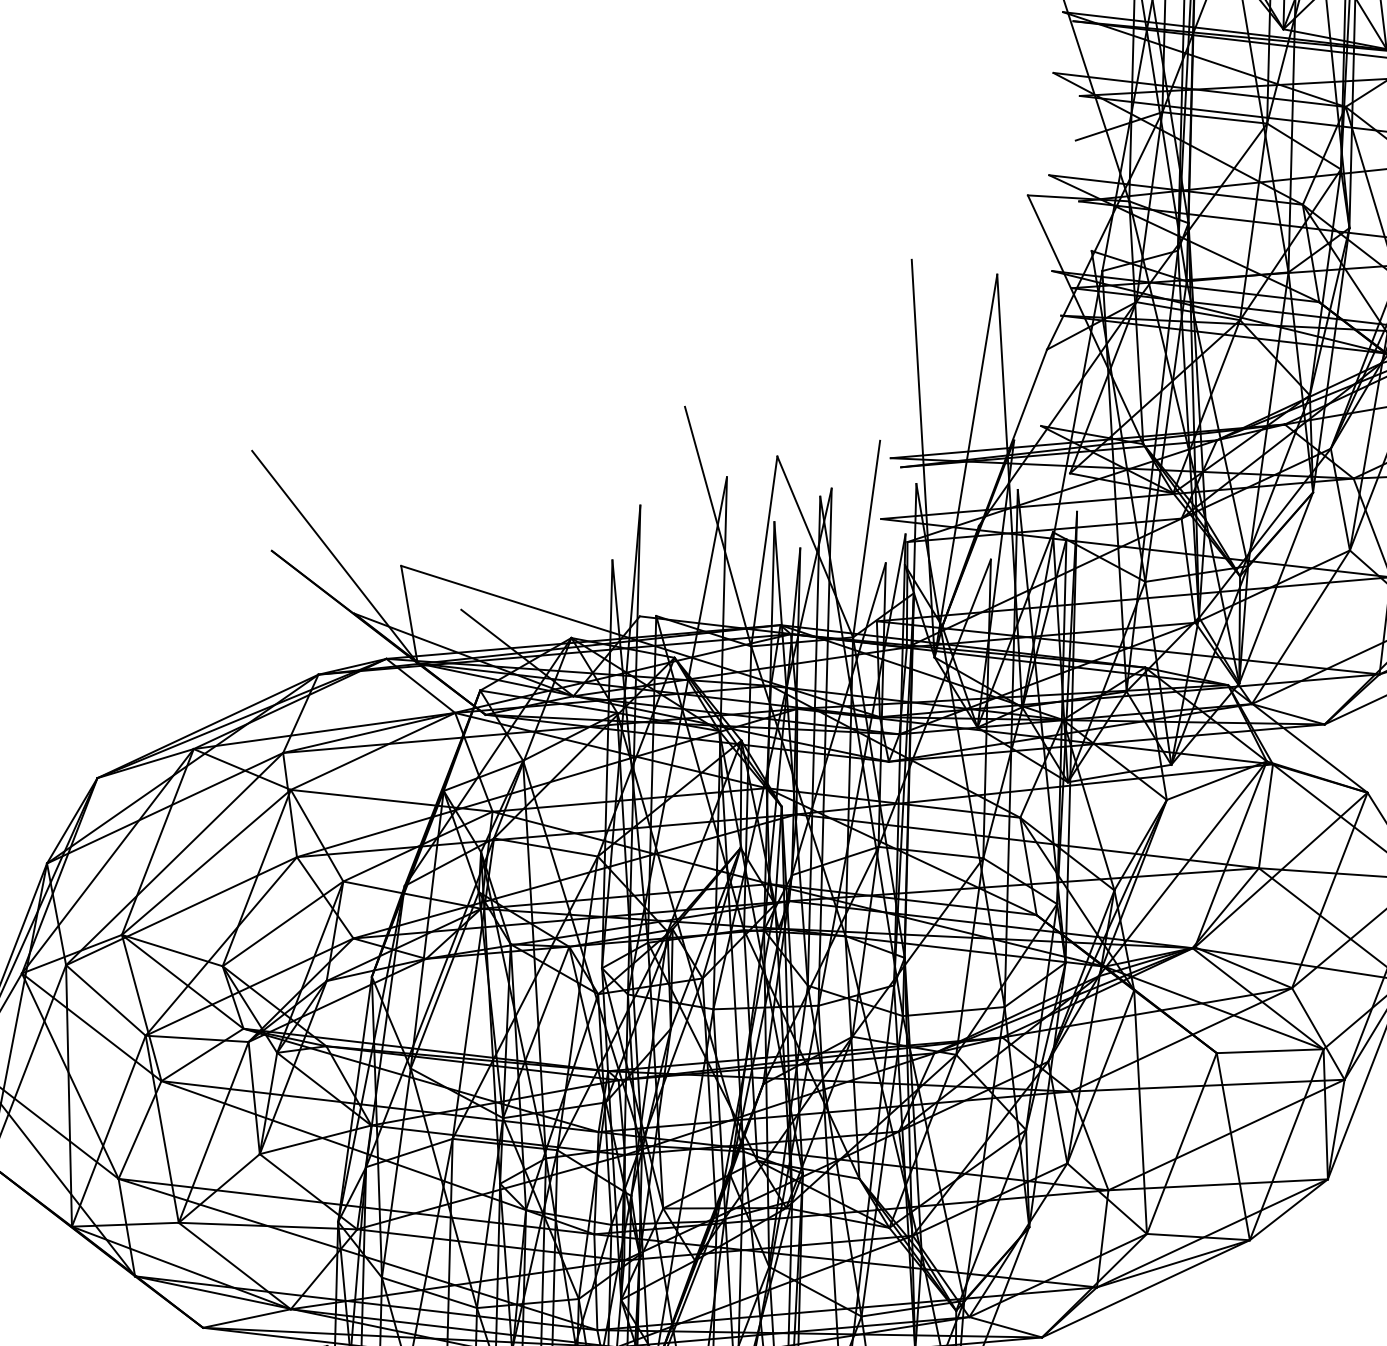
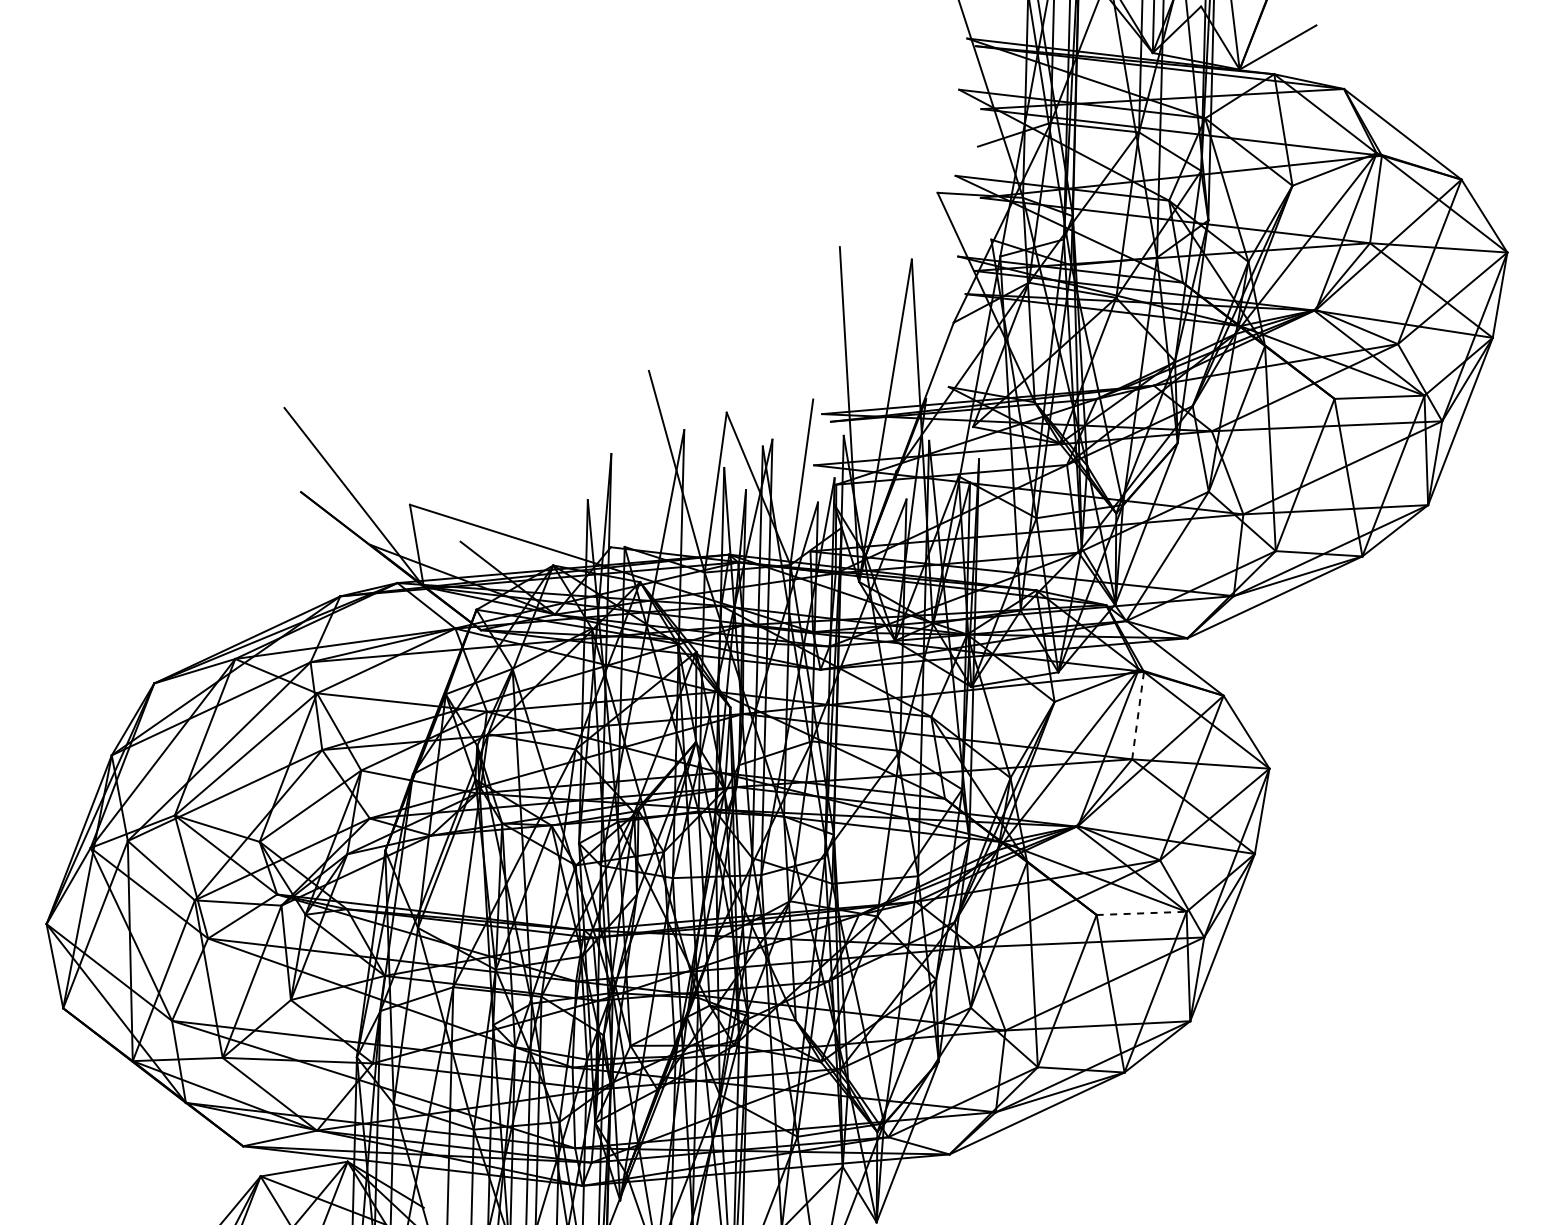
line: (1266, 816) -> (1138, 715), solid -> dashed
line: (1270, 1051) -> (1141, 913), solid -> dashed

